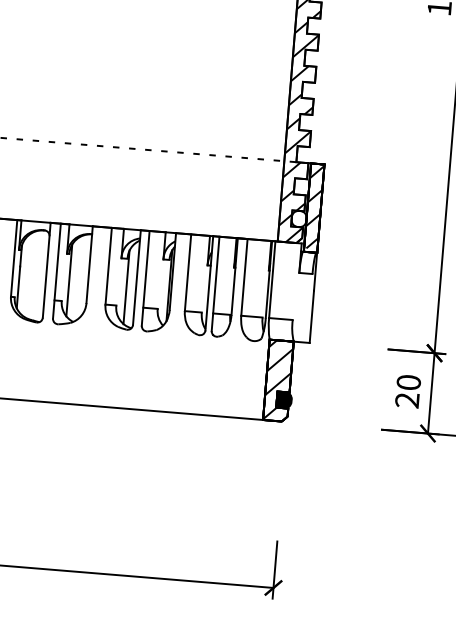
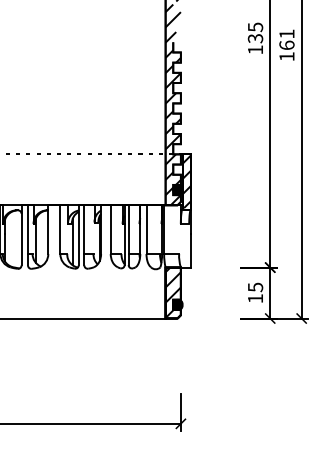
fill: (298, 218) -> (177, 189), added
text: (408, 390) -> (255, 292), 20 -> 15

